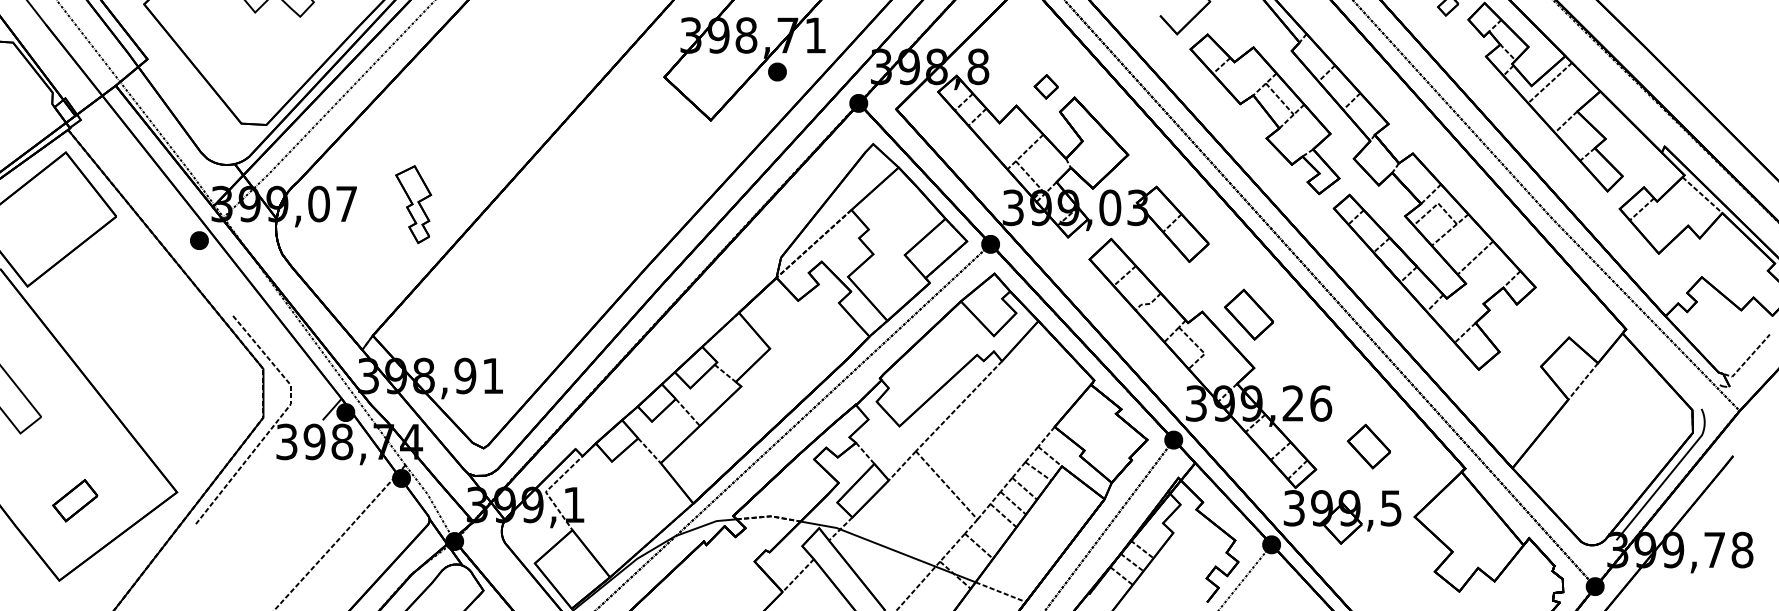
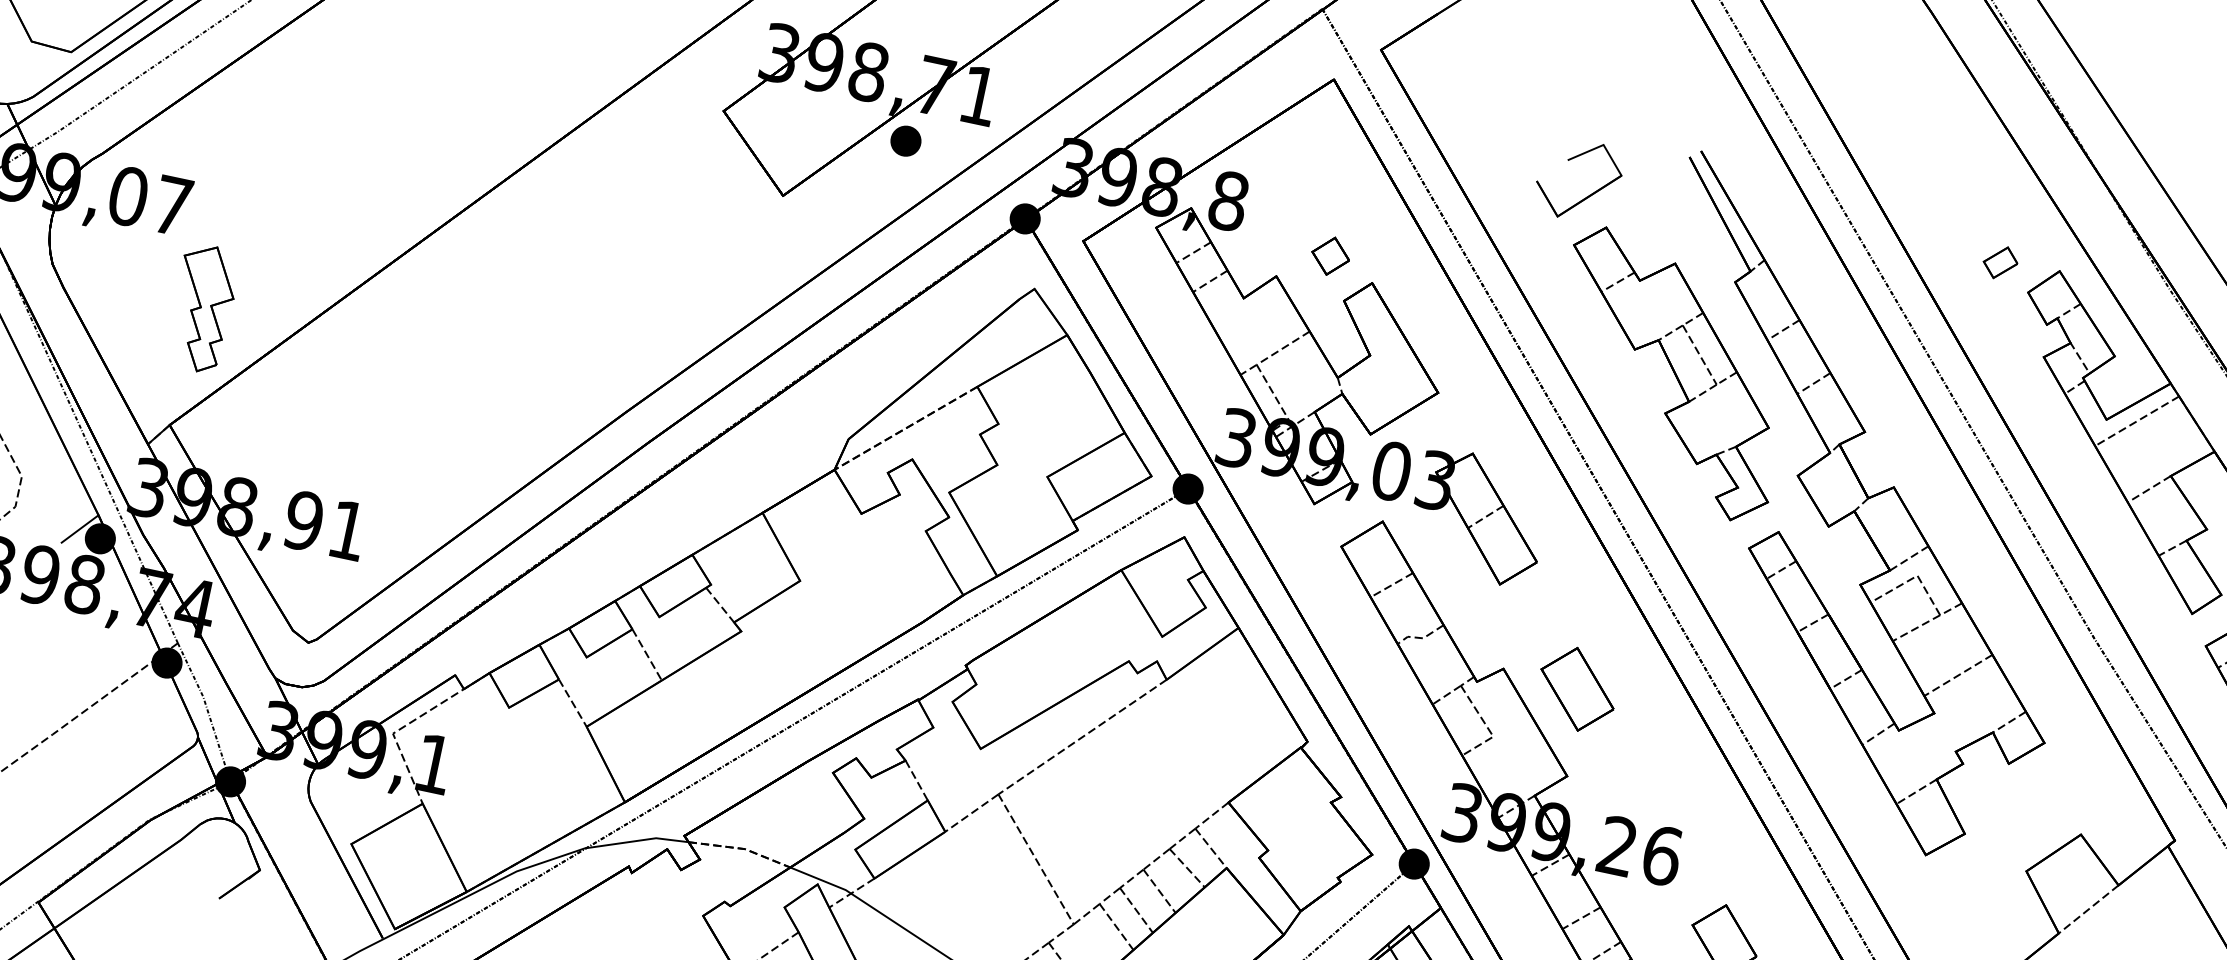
part: (413, 204) -> (202, 308), moved

